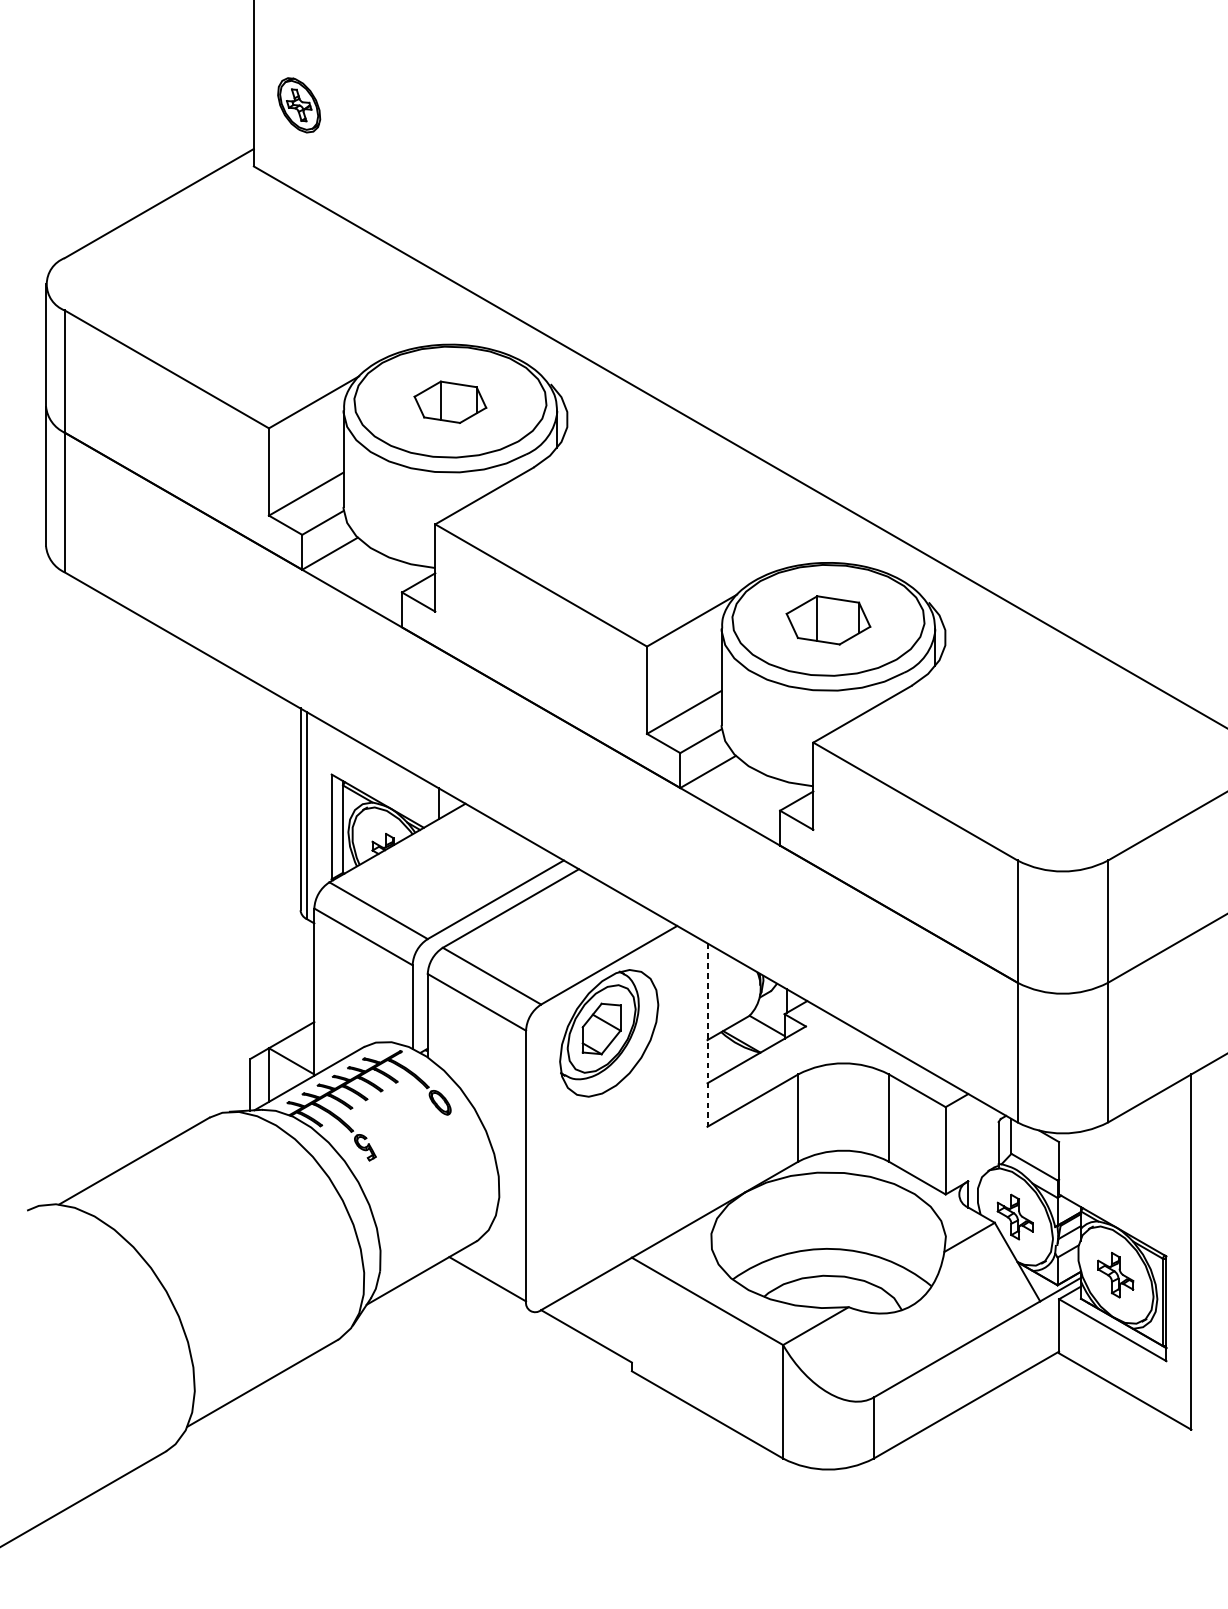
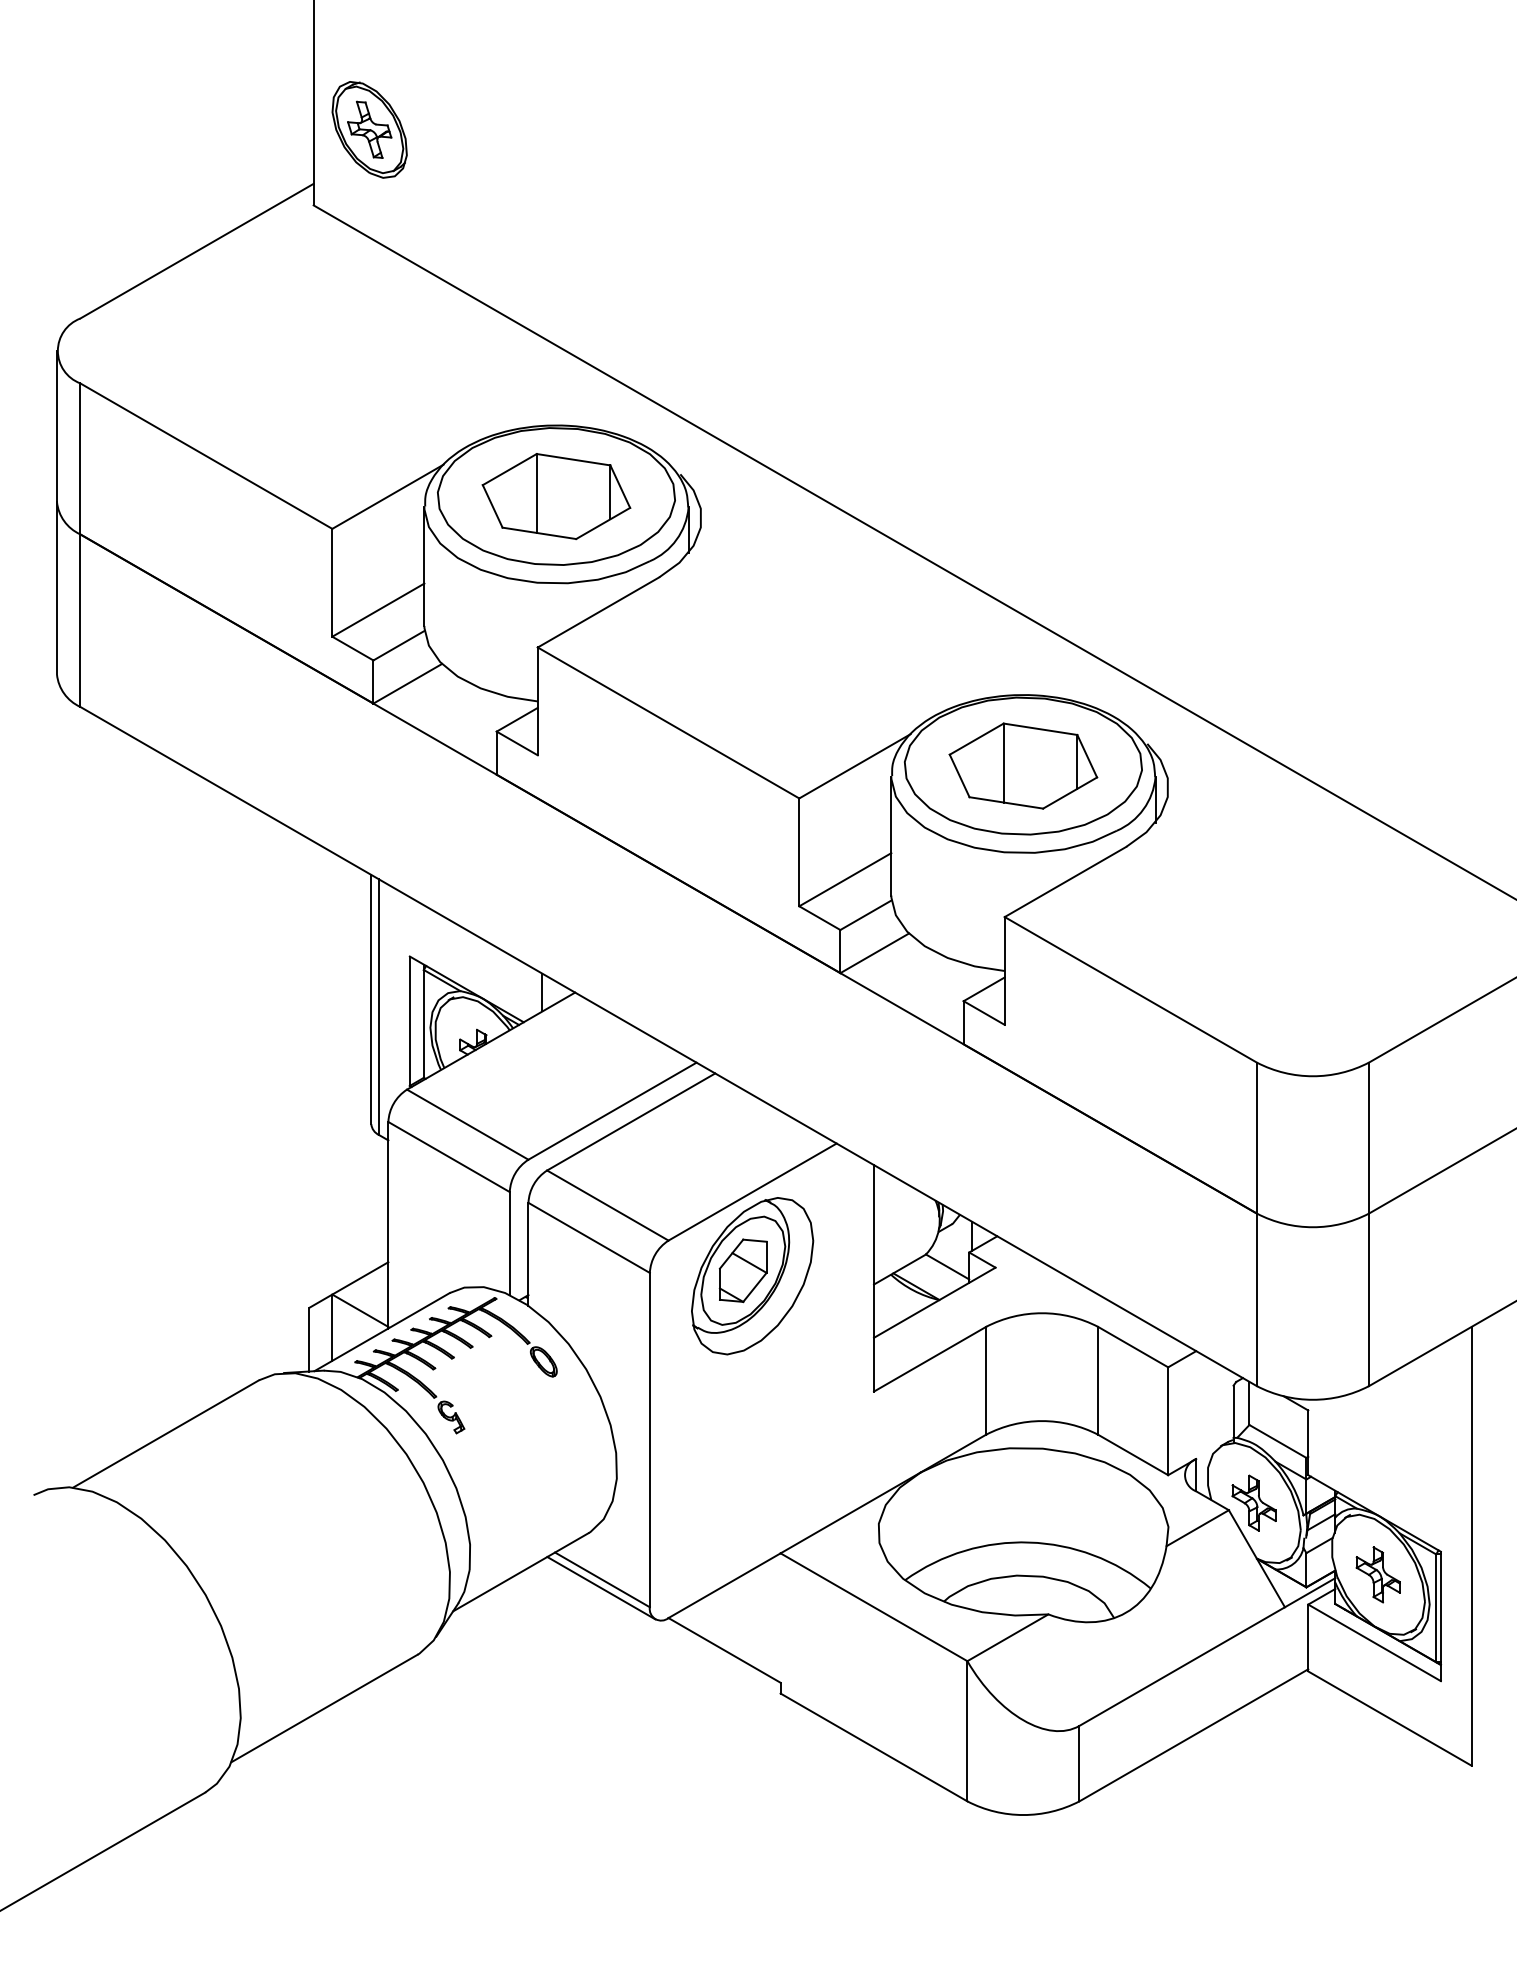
part: (299, 105) -> (369, 129), size x1.43
part: (450, 402) -> (556, 496), size x1.67
part: (828, 619) -> (1023, 765), size x1.43
line: (707, 1035) -> (874, 1278), dashed -> solid
line: (486, 1286) -> (601, 1588), added

